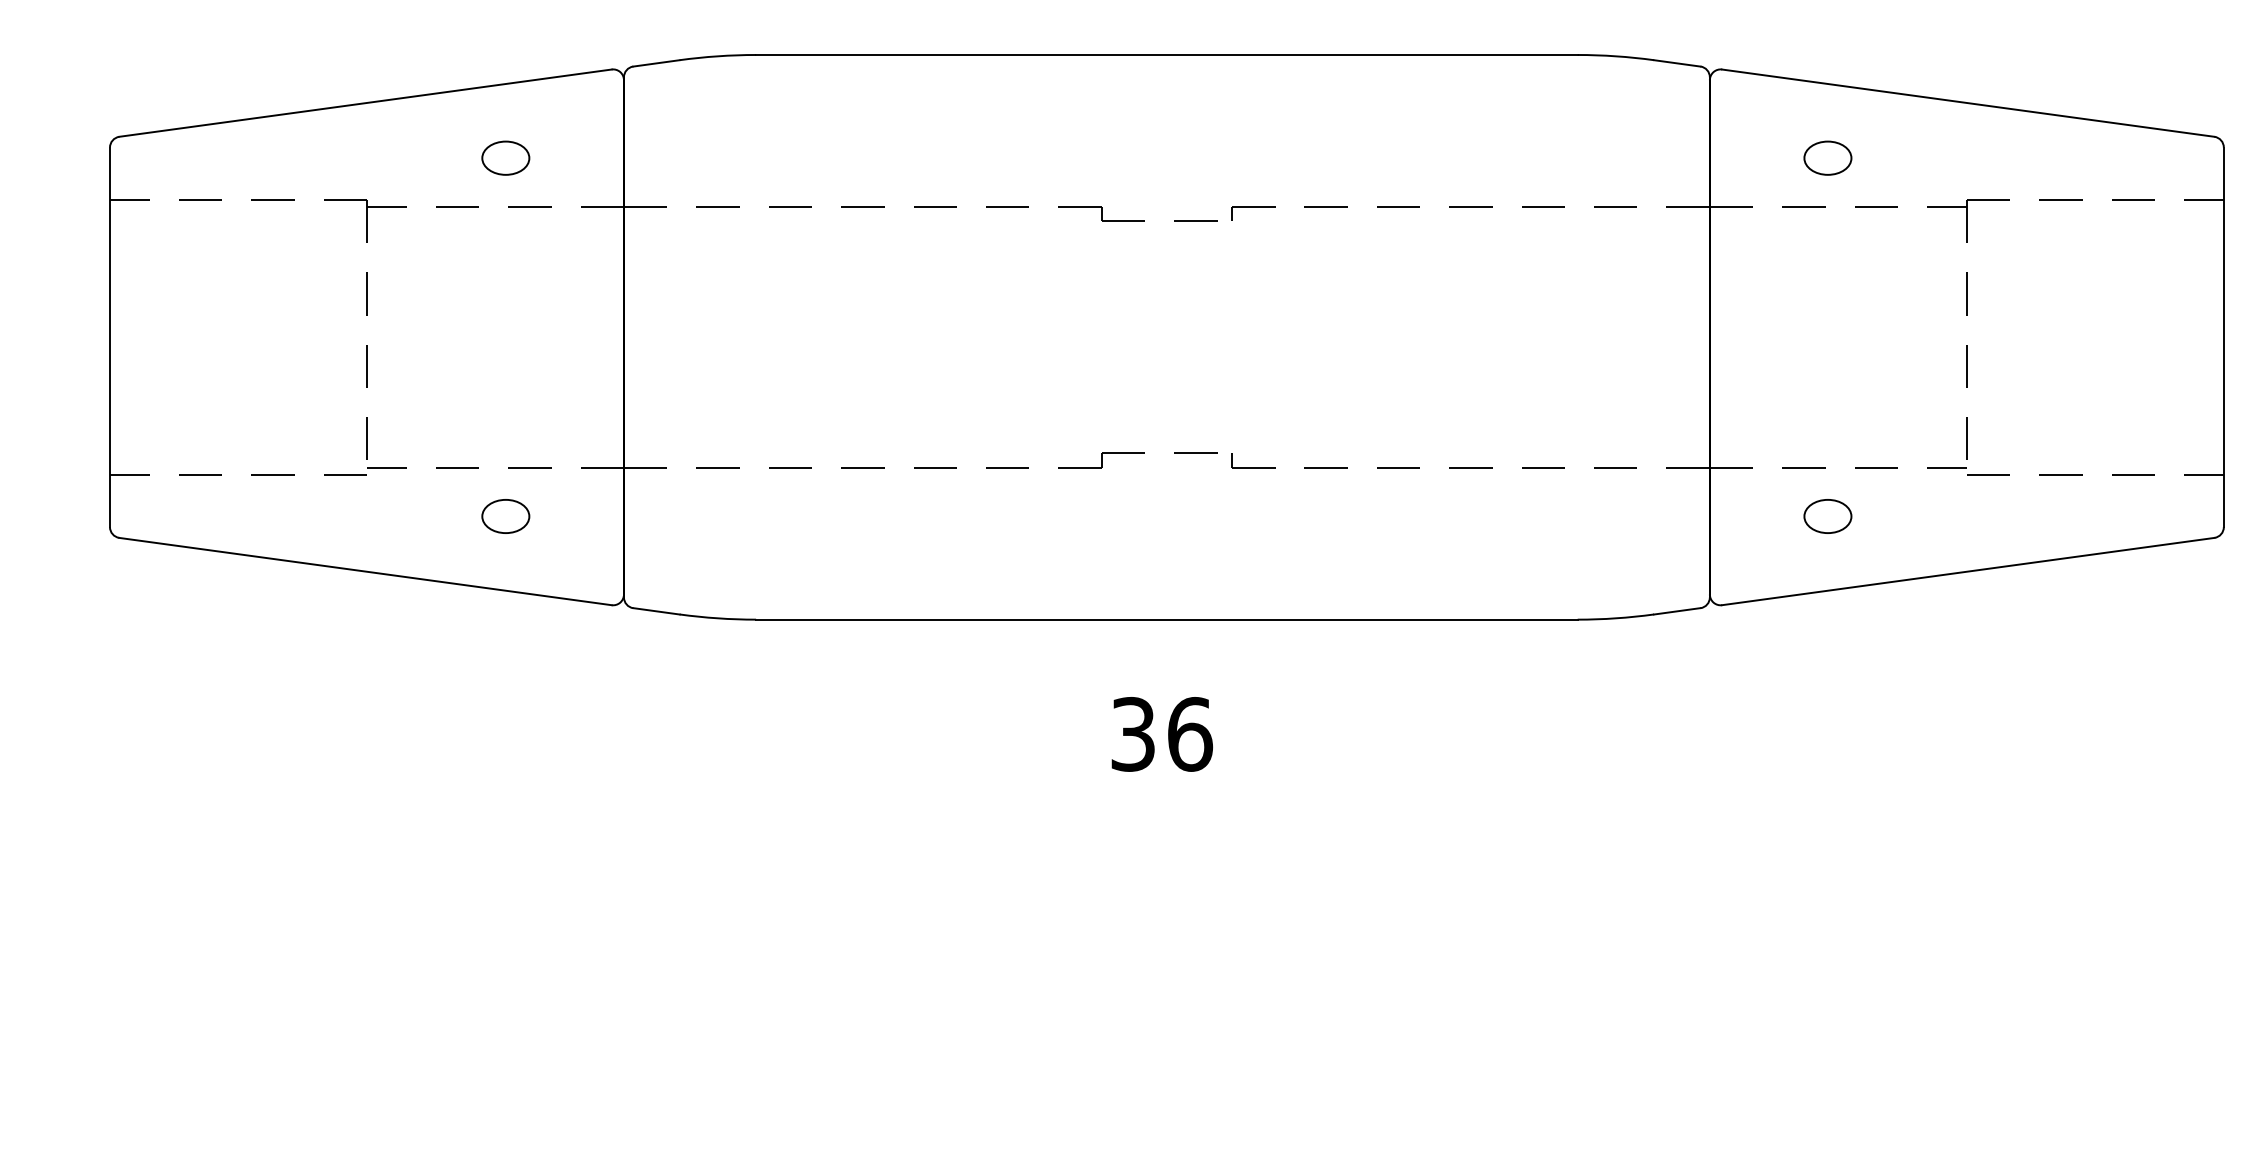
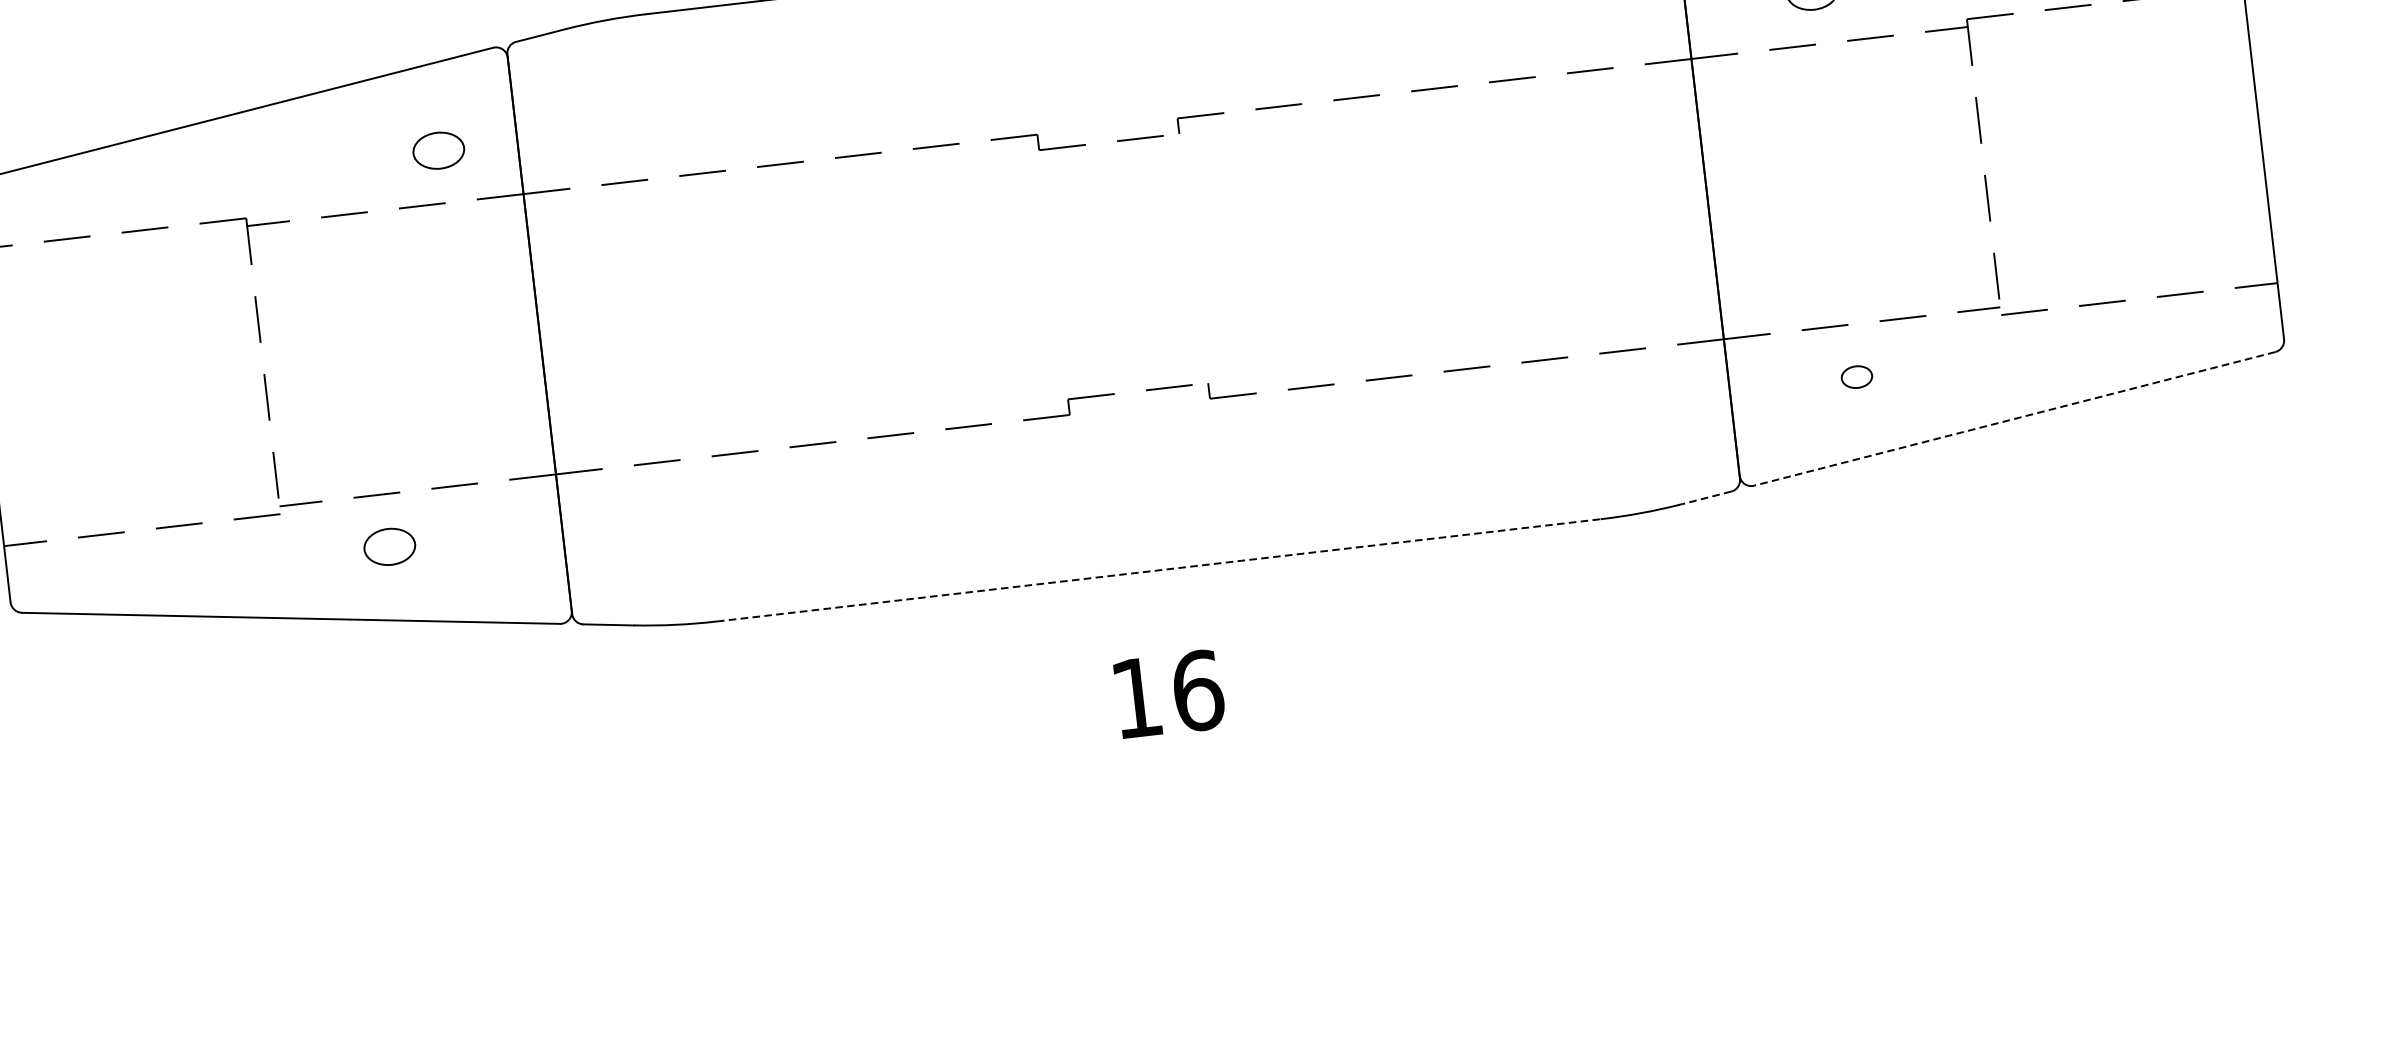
part: (505, 157) -> (438, 150), moved
part: (505, 516) -> (389, 546), moved
part: (1827, 516) -> (1856, 377), size x0.6
line: (1967, 571) -> (2013, 418), solid -> dashed
line: (1676, 611) -> (1705, 498), solid -> dashed
line: (1166, 619) -> (1158, 570), solid -> dashed
text: (1132, 734) -> (1136, 698), 36 -> 16

